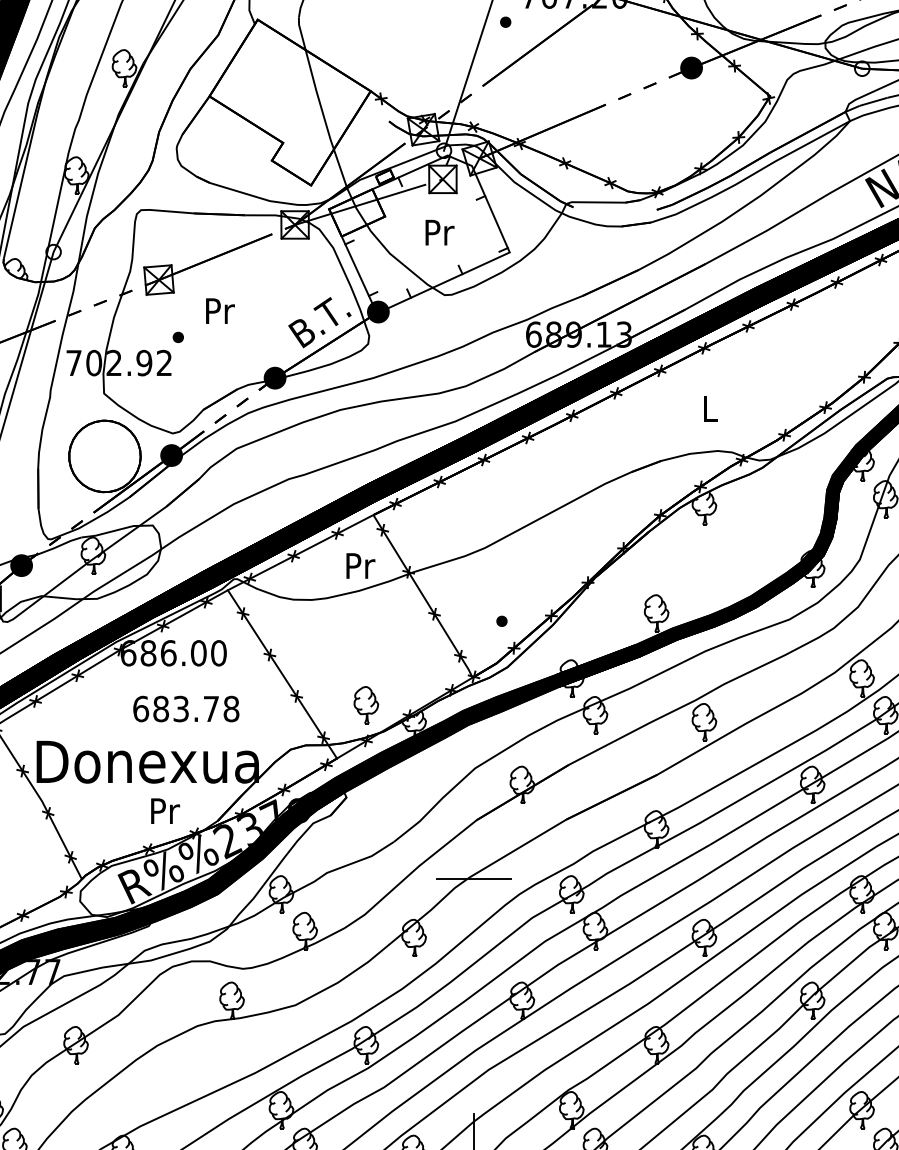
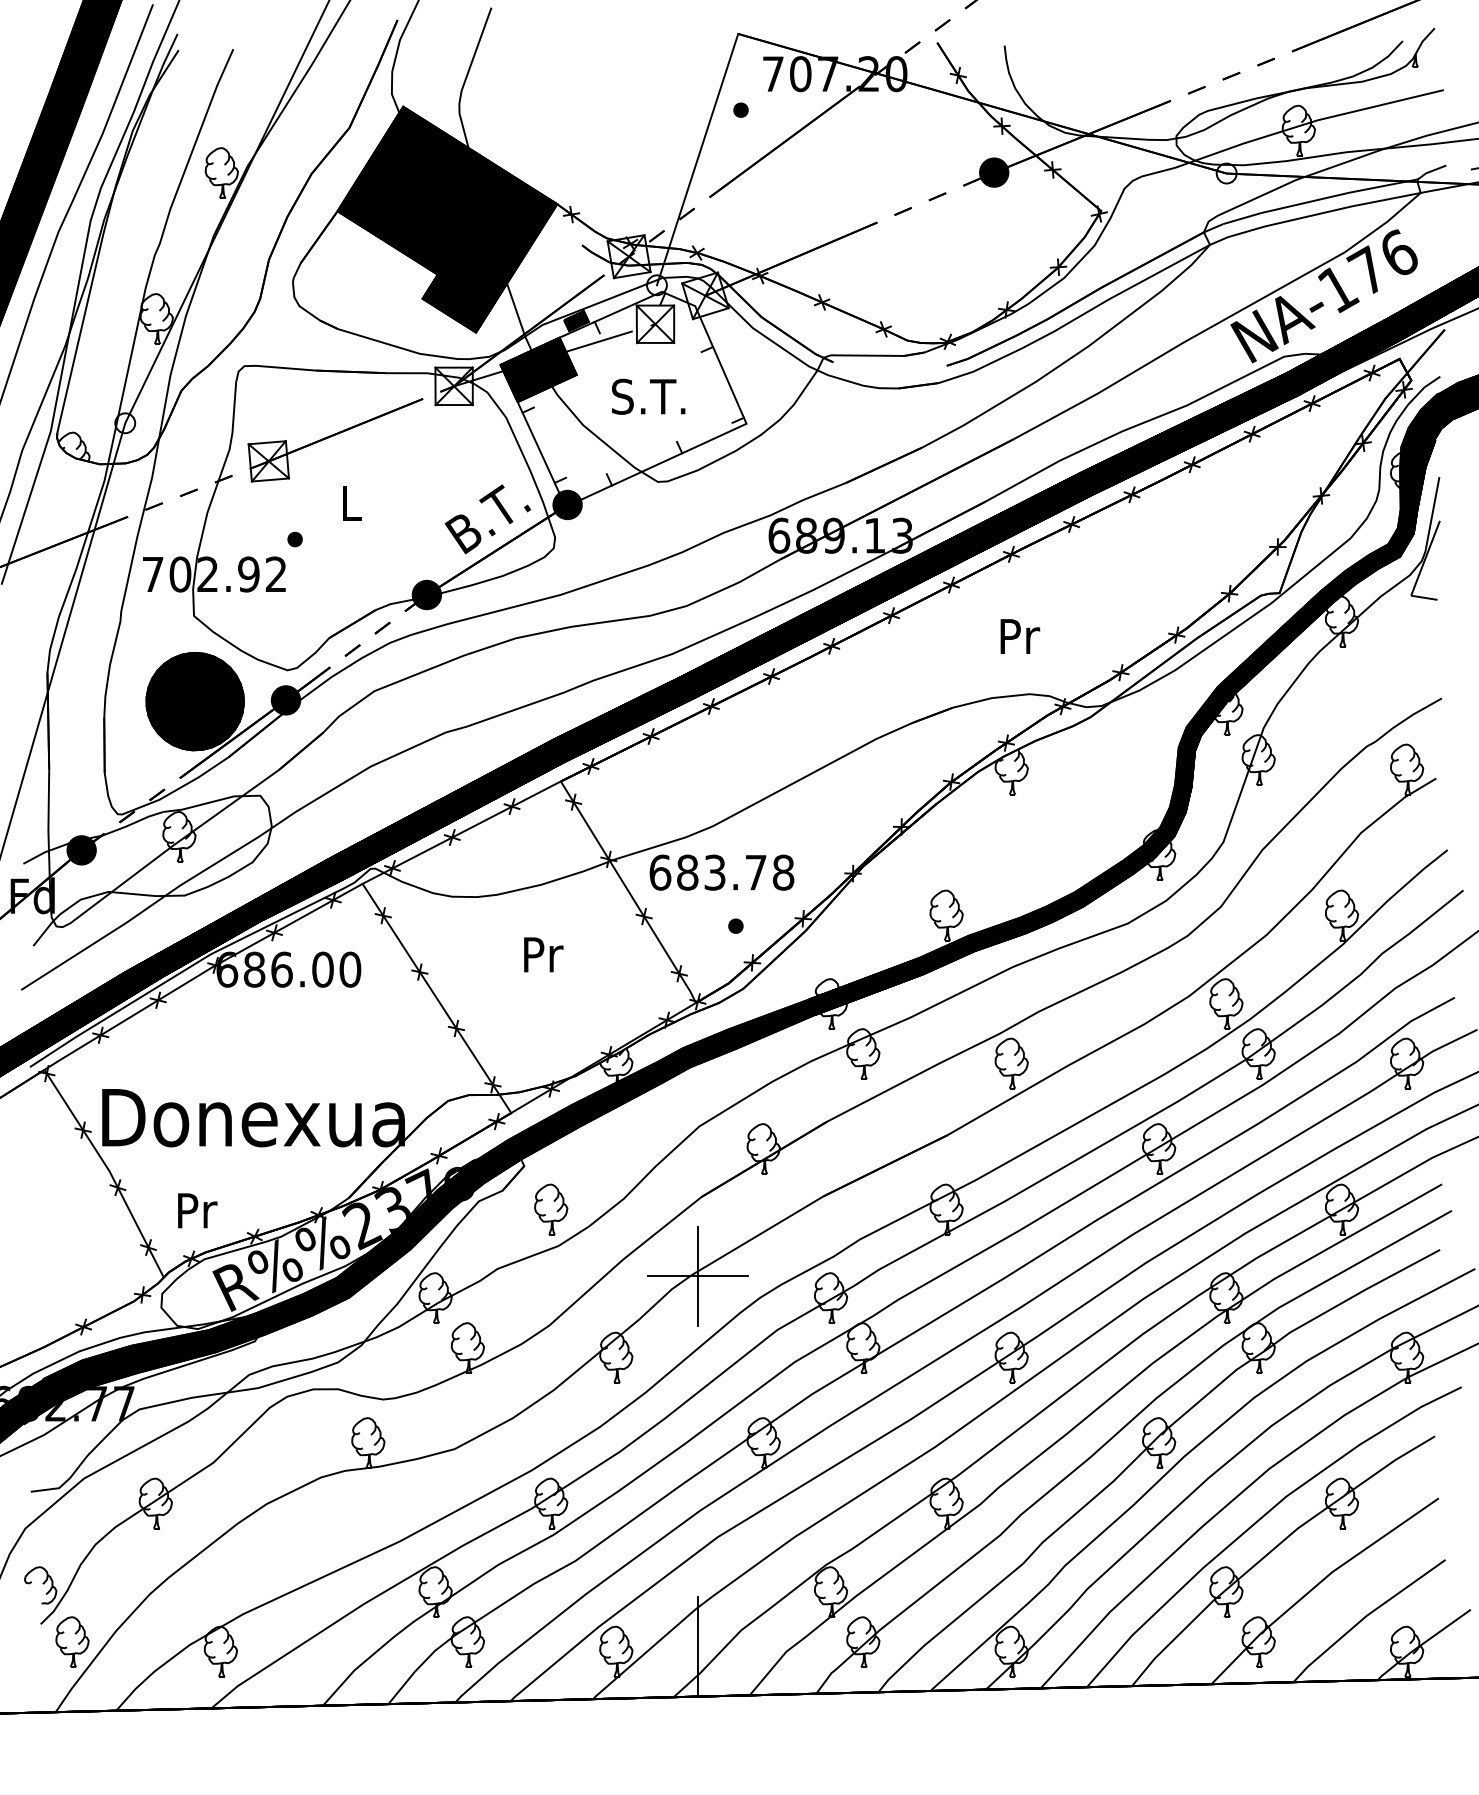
fill: (290, 102) -> (447, 219), added
fill: (384, 176) -> (576, 320), added
fill: (357, 212) -> (538, 369), added
text: (437, 232) -> (648, 396), Pr -> S.T.
text: (220, 310) -> (352, 503), Pr -> L
text: (710, 408) -> (1020, 636), L -> Pr
fill: (104, 456) -> (194, 701), added
text: (360, 565) -> (543, 954), moved
part: (366, 705) -> (551, 1209), moved
text: (185, 708) -> (721, 872), moved
text: (165, 810) -> (197, 1210), moved
line: (473, 878) -> (697, 1276), added

